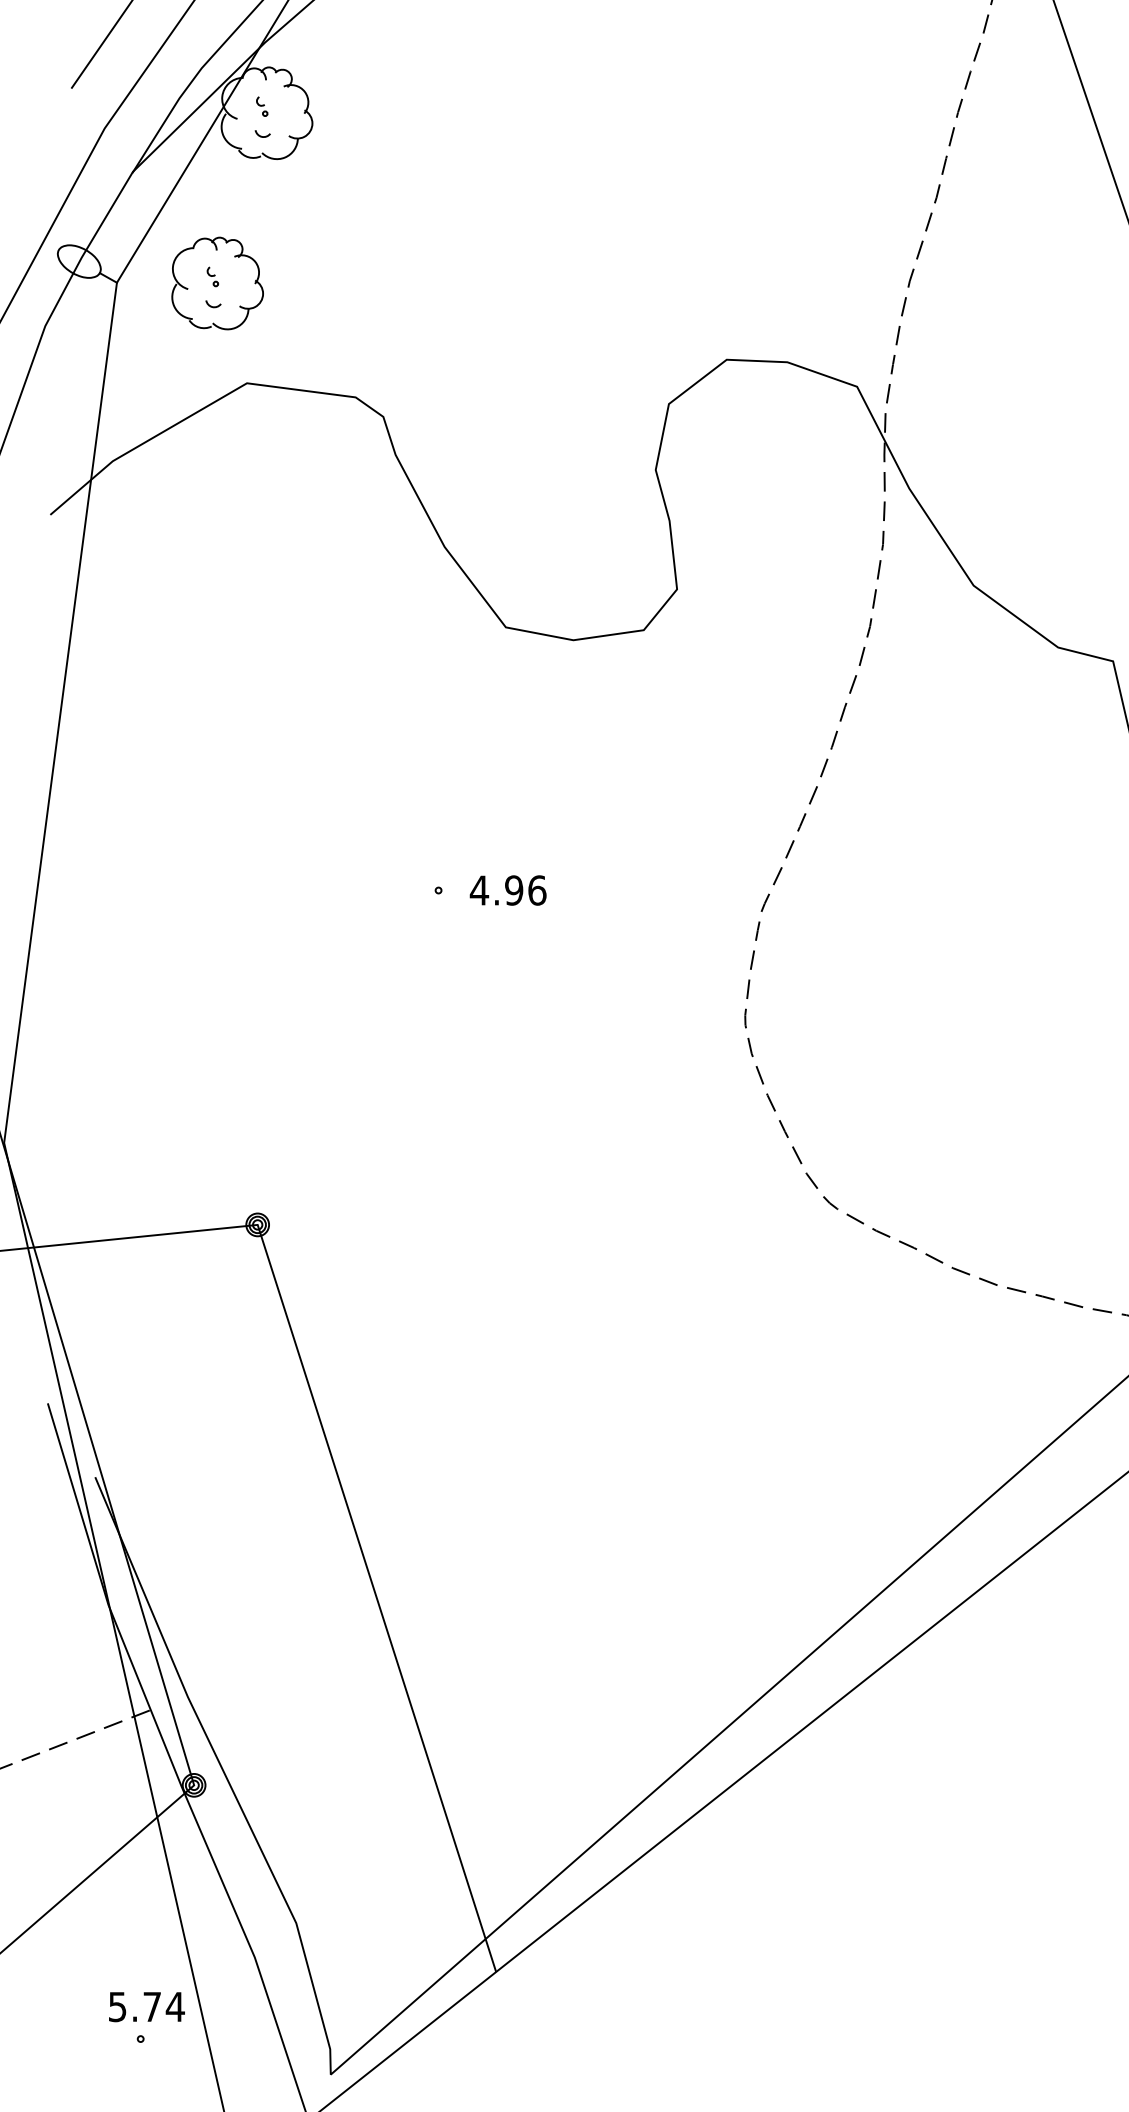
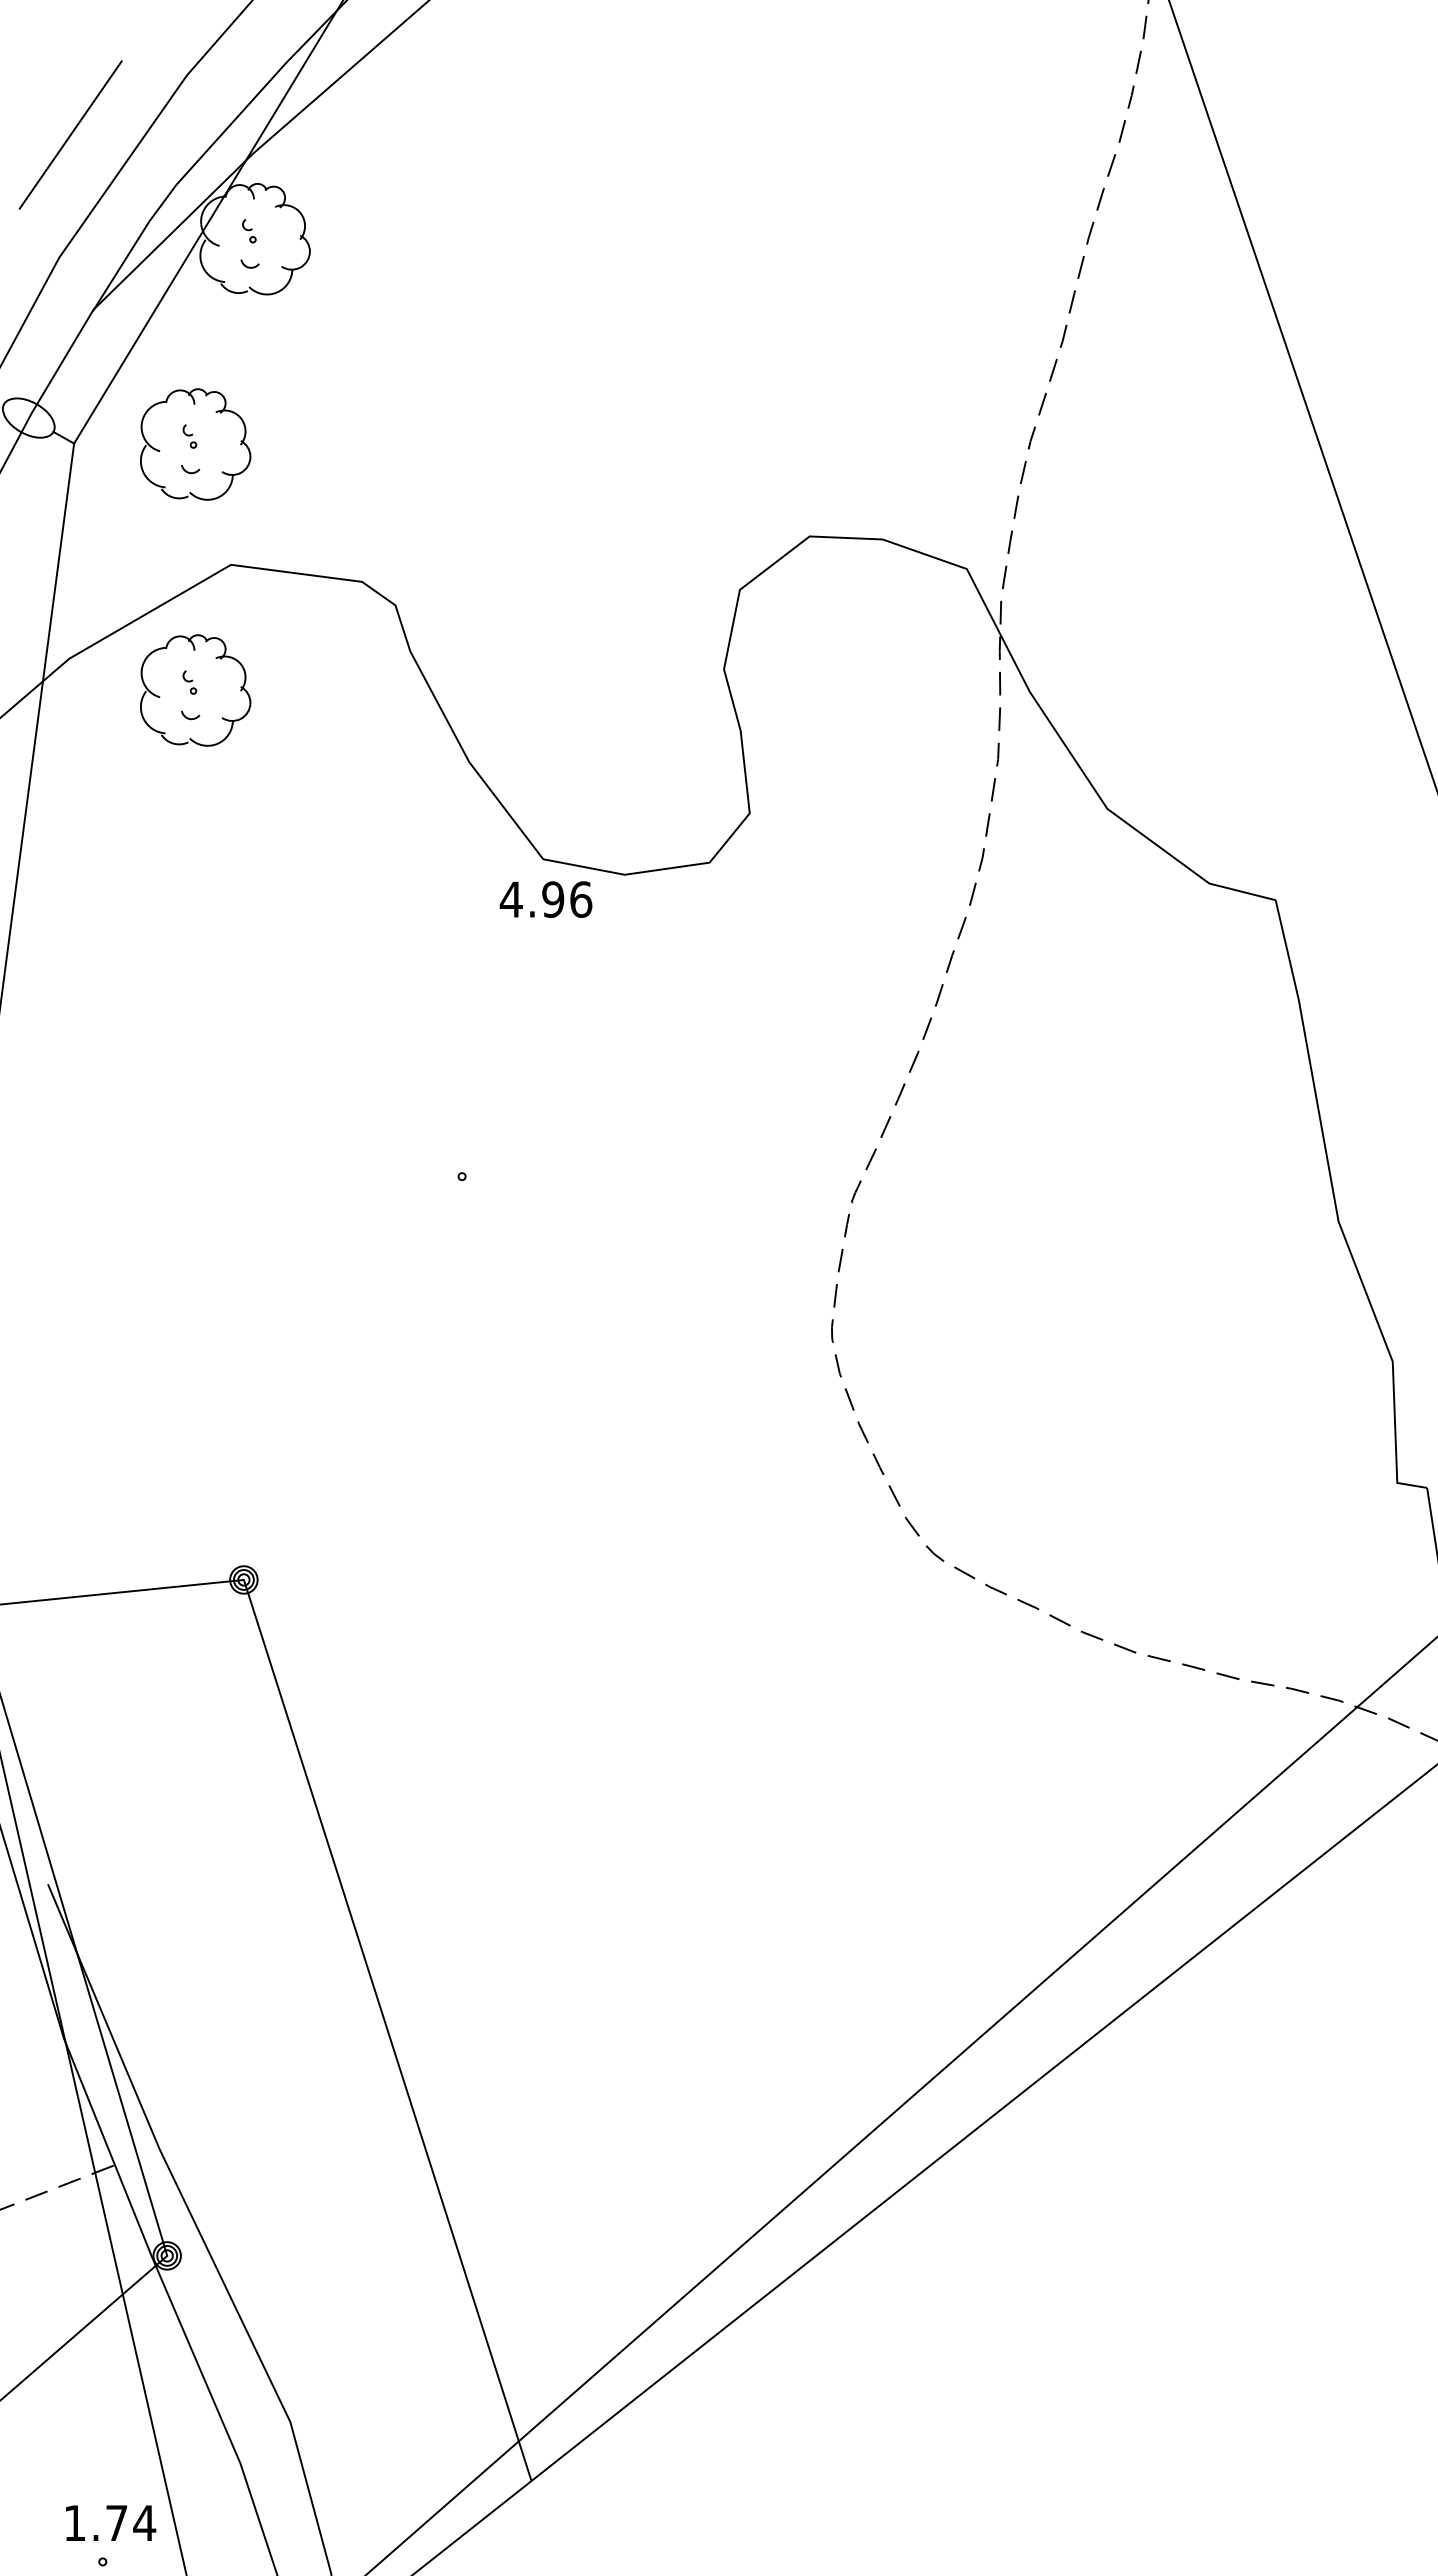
part: (217, 487) -> (195, 690), added
text: (507, 890) -> (545, 899), moved
text: (117, 2007) -> (74, 2523), 5.74 -> 1.74

